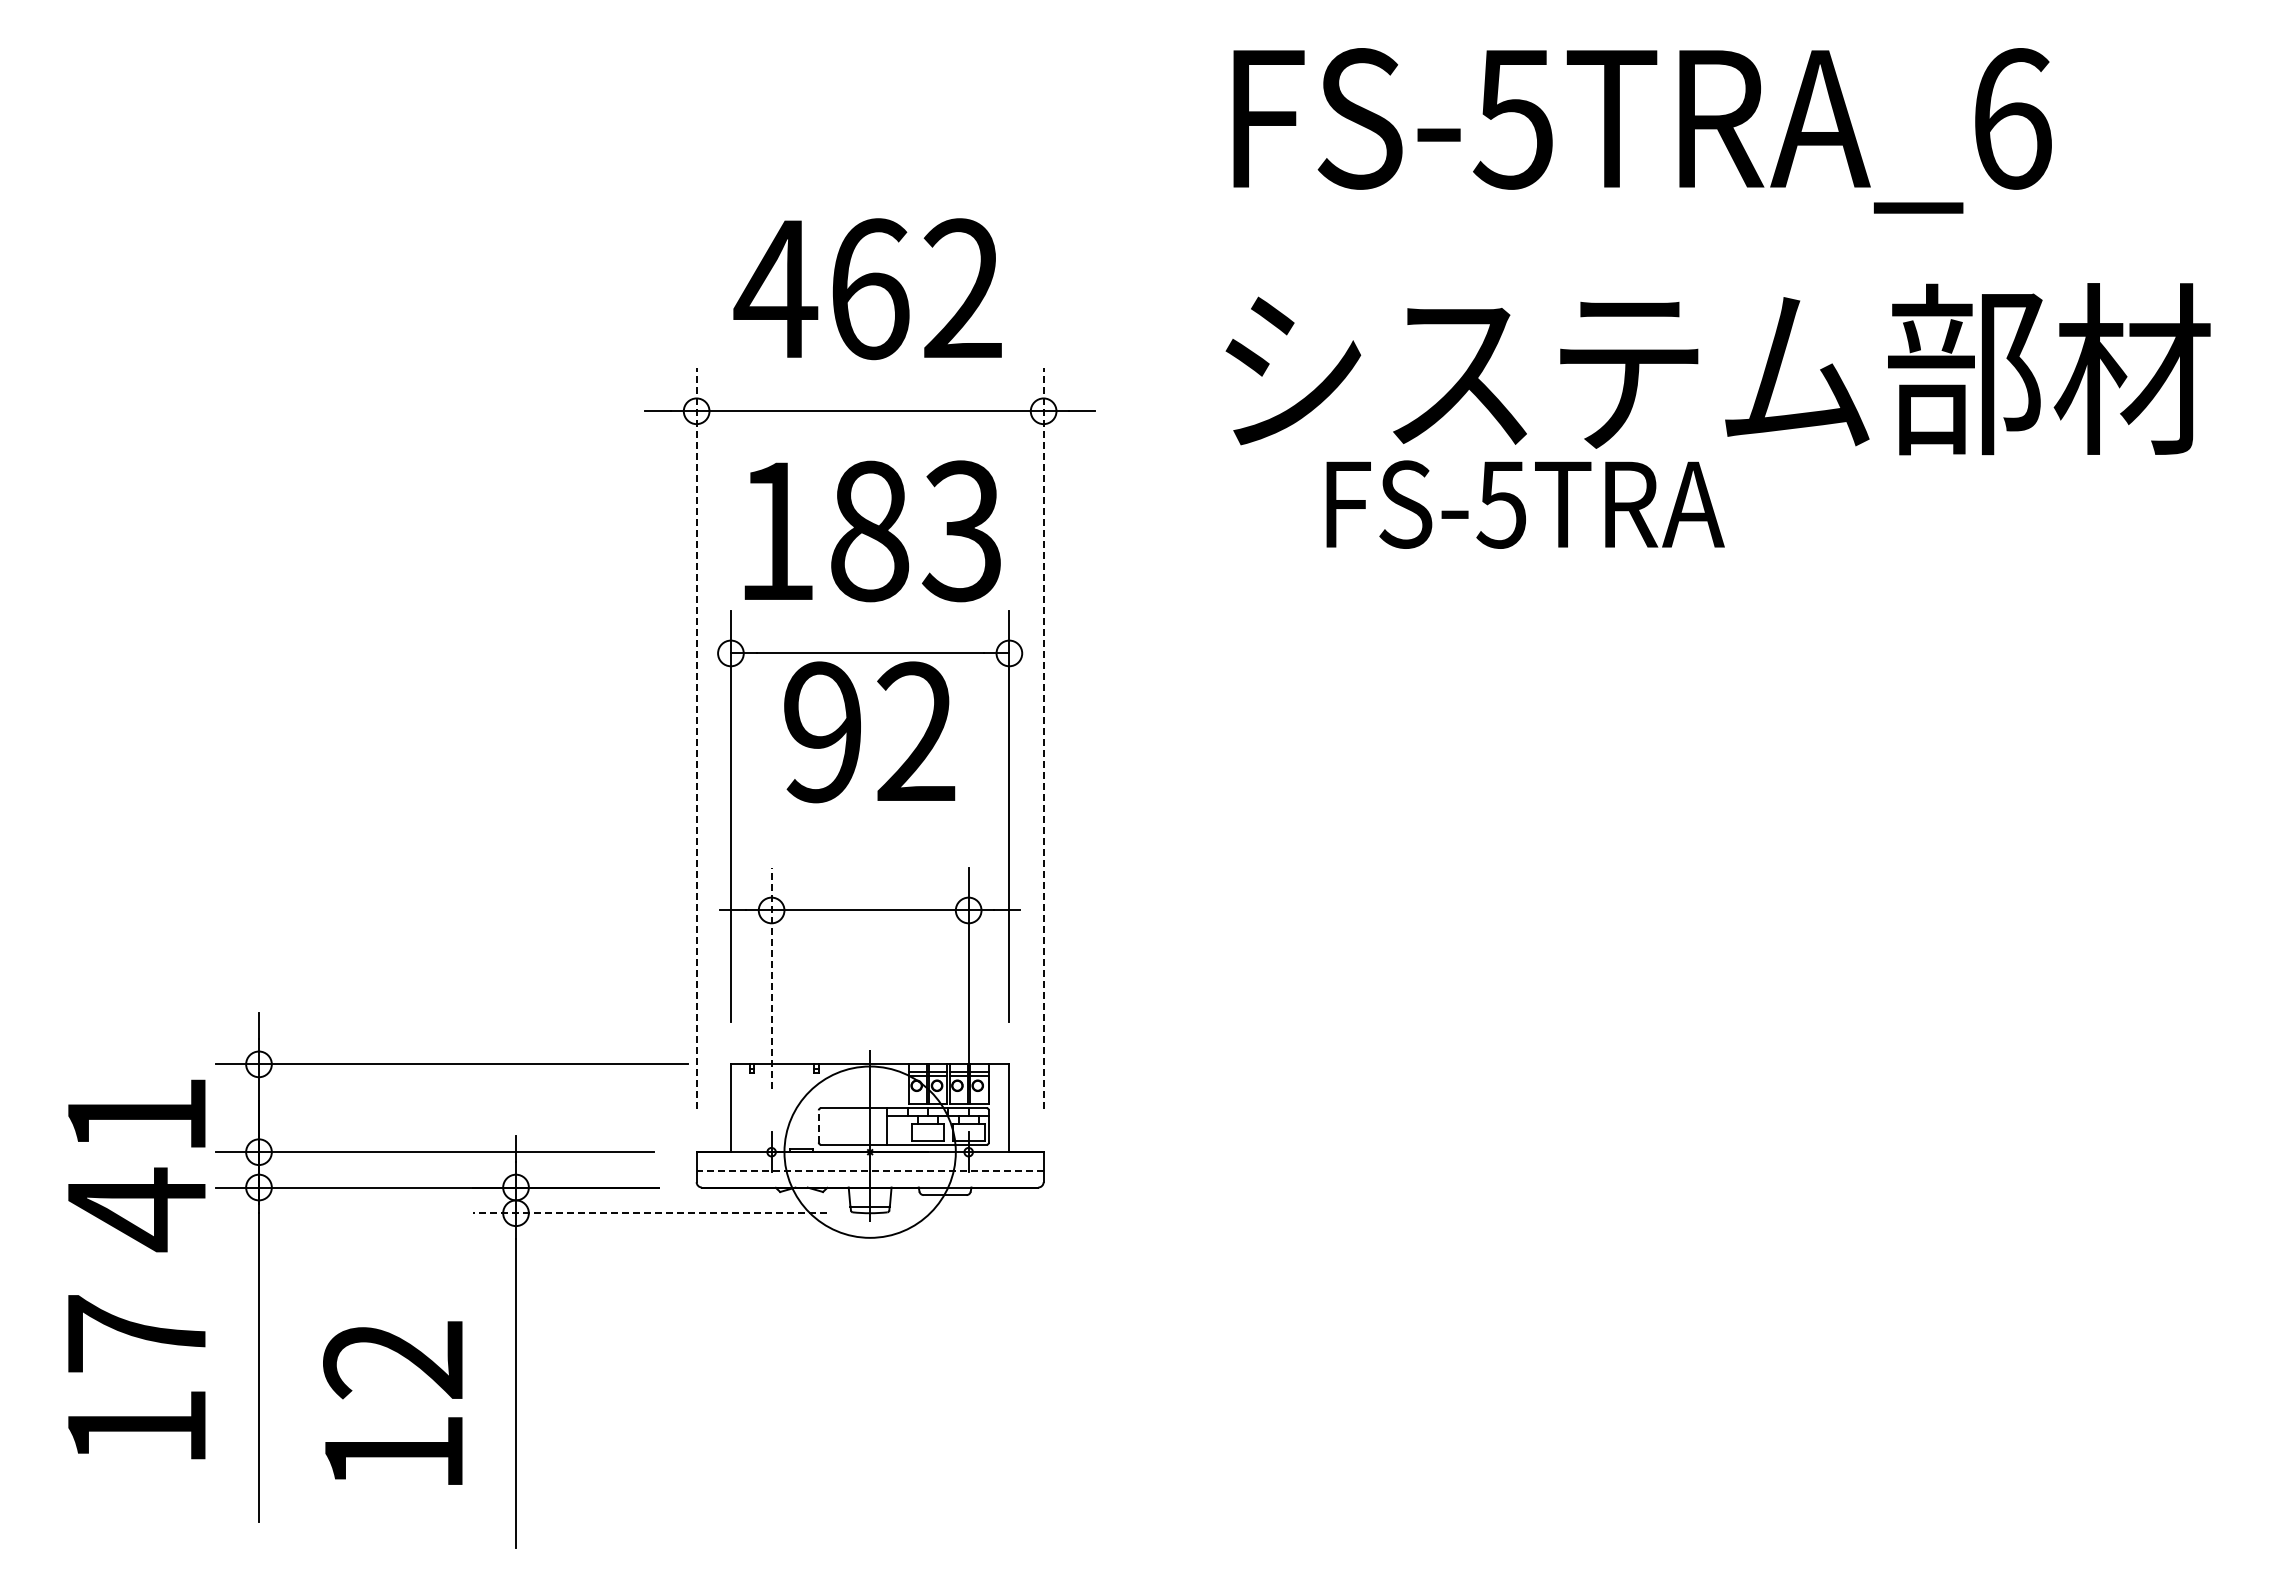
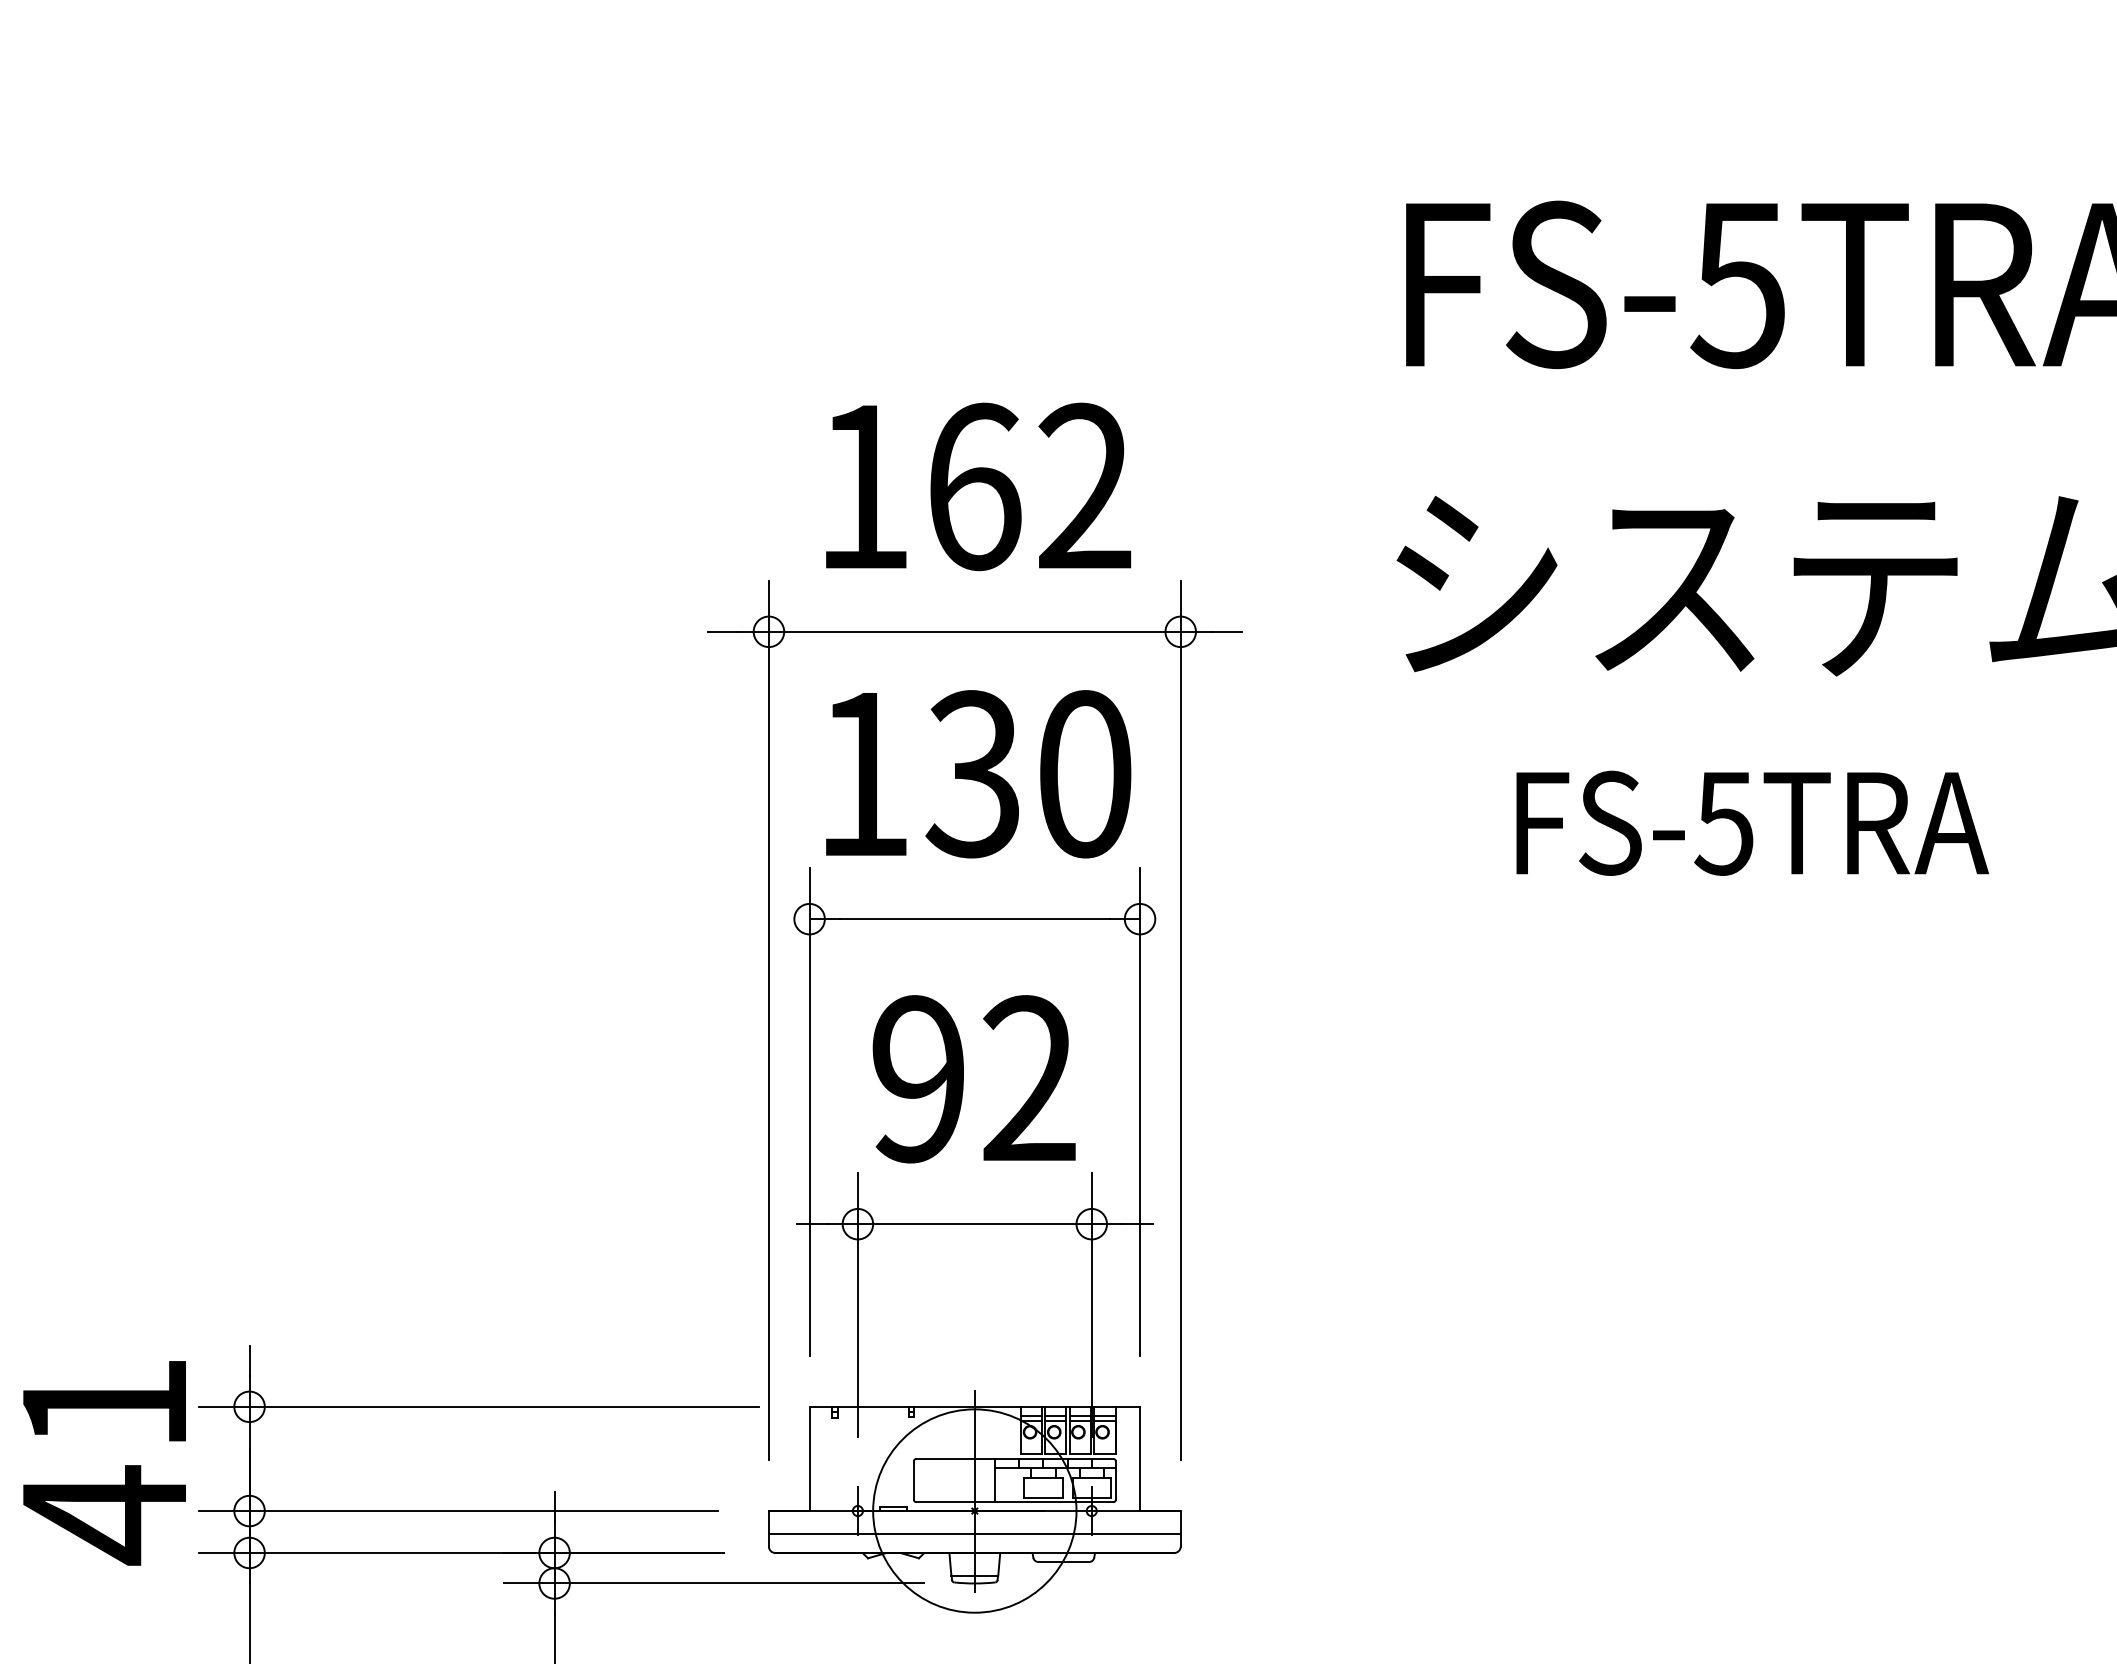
text: (775, 288) -> (862, 486), 462 -> 162
text: (1525, 504) -> (1752, 823), moved
text: (914, 531) -> (1027, 774), 183 -> 130
text: (869, 732) -> (974, 1079), moved
line: (696, 738) -> (768, 1020), dashed -> solid
line: (1043, 738) -> (1180, 1020), dashed -> solid
line: (771, 978) -> (857, 1304), dashed -> solid
line: (818, 1126) -> (913, 1480), dashed -> solid
text: (136, 1165) -> (104, 1462), moved
line: (869, 1171) -> (974, 1533), dashed -> solid
line: (649, 1213) -> (712, 1583), dashed -> solid

